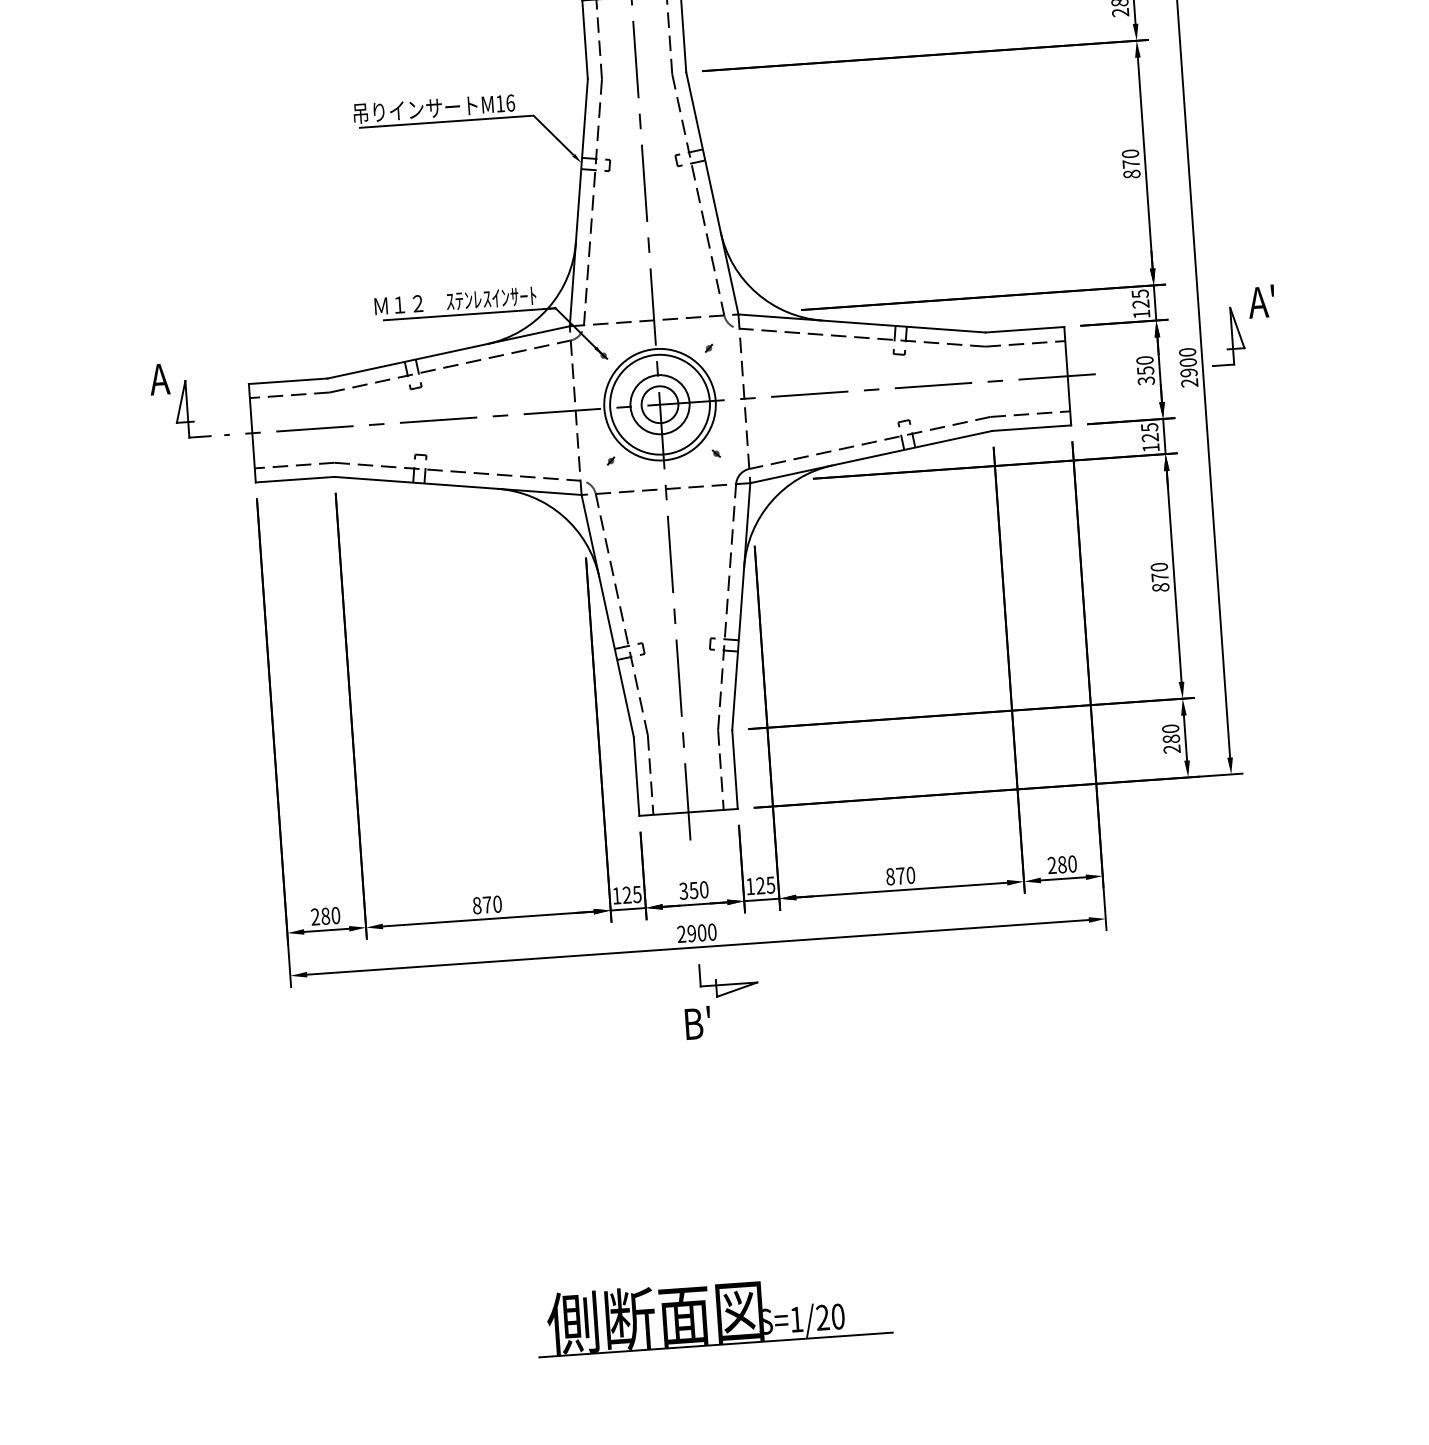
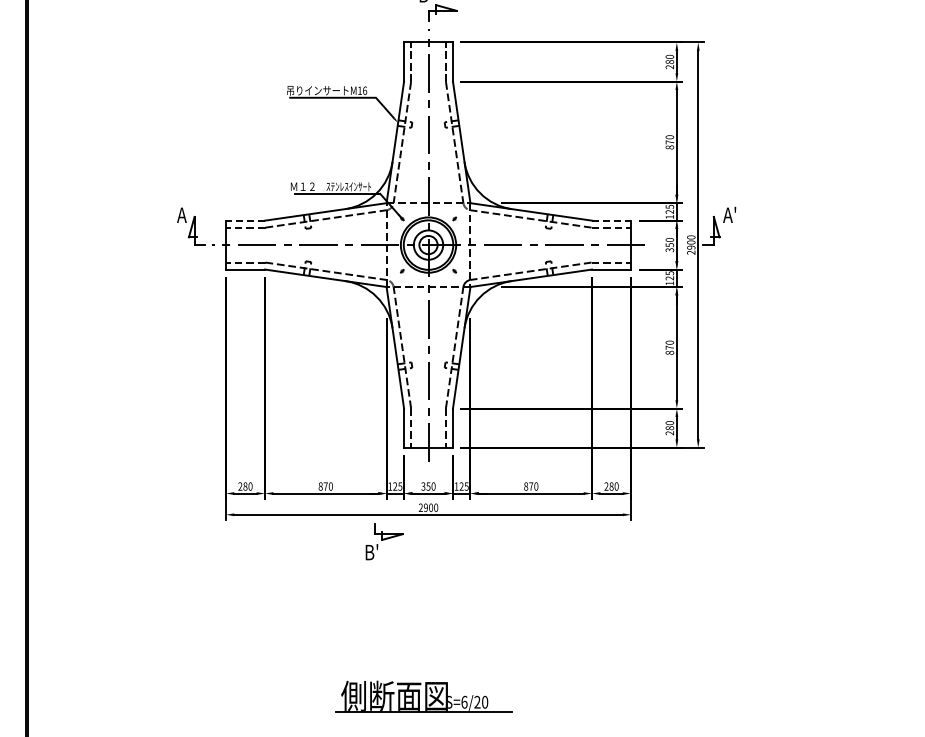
line: (1024, 329) -> (611, 220), solid -> dashed
line: (288, 380) -> (245, 220), solid -> dashed
part: (721, 999) -> (384, 541), moved
text: (796, 1317) -> (464, 701), S=1/20 -> S=6/20

